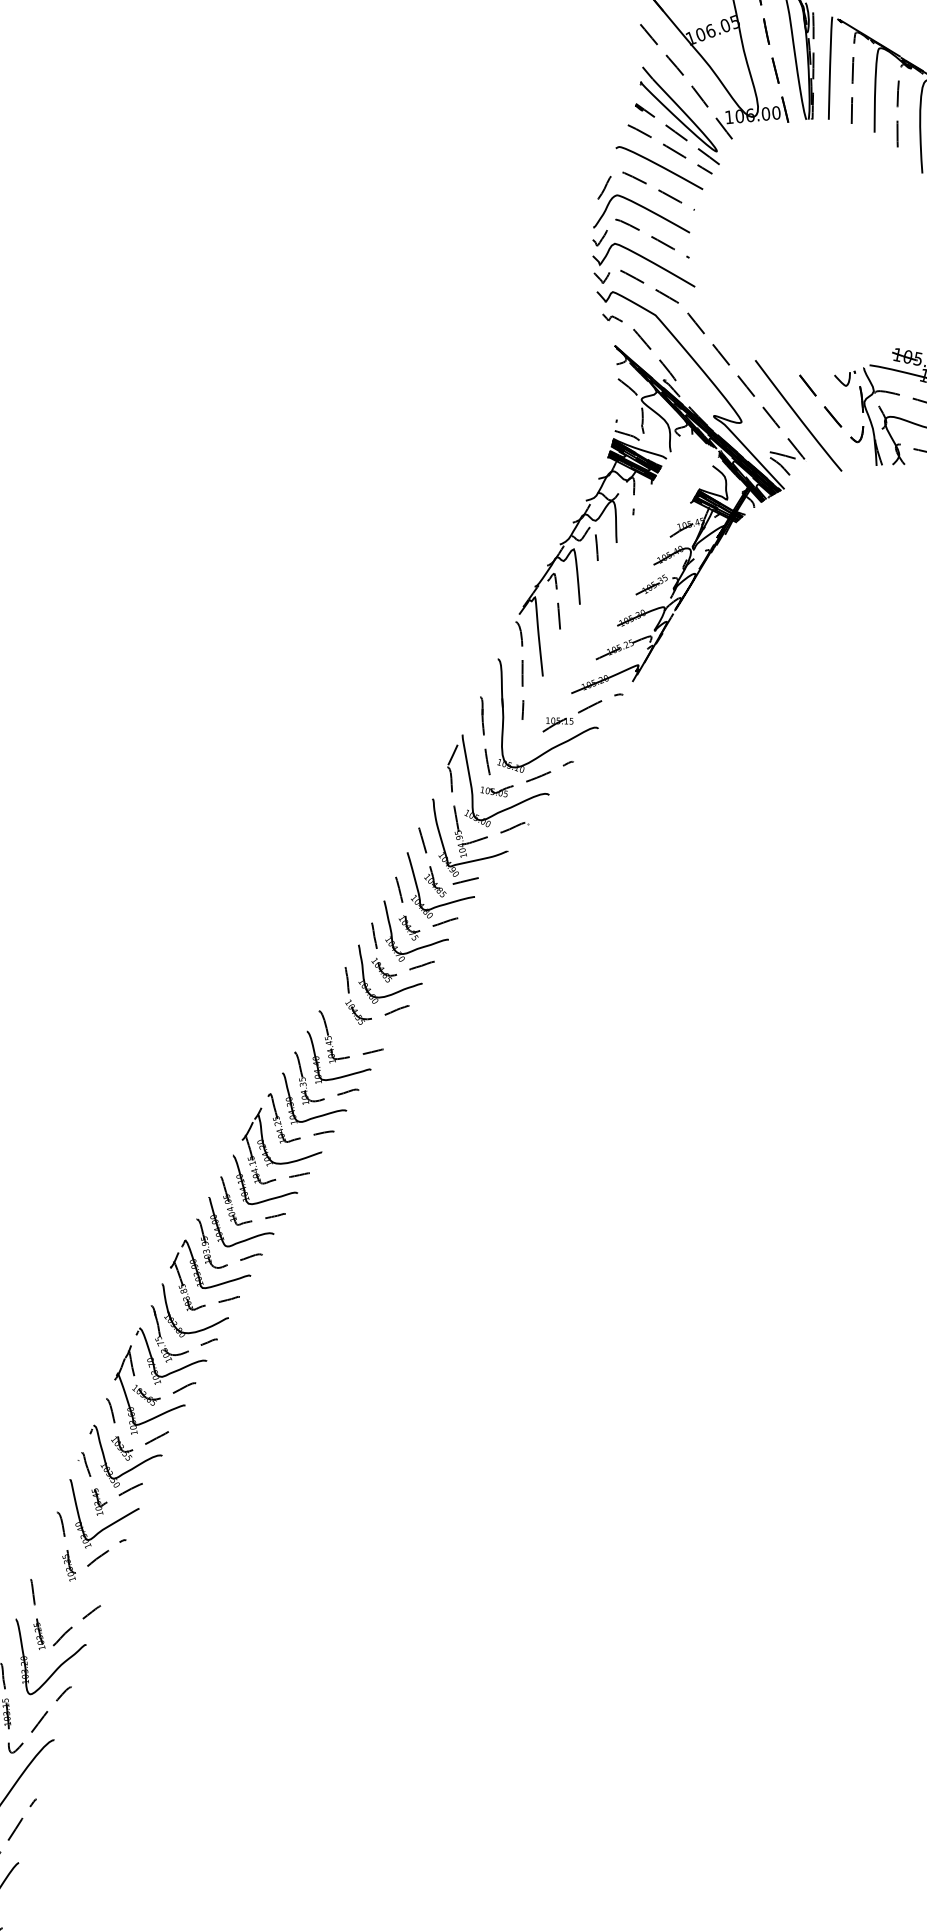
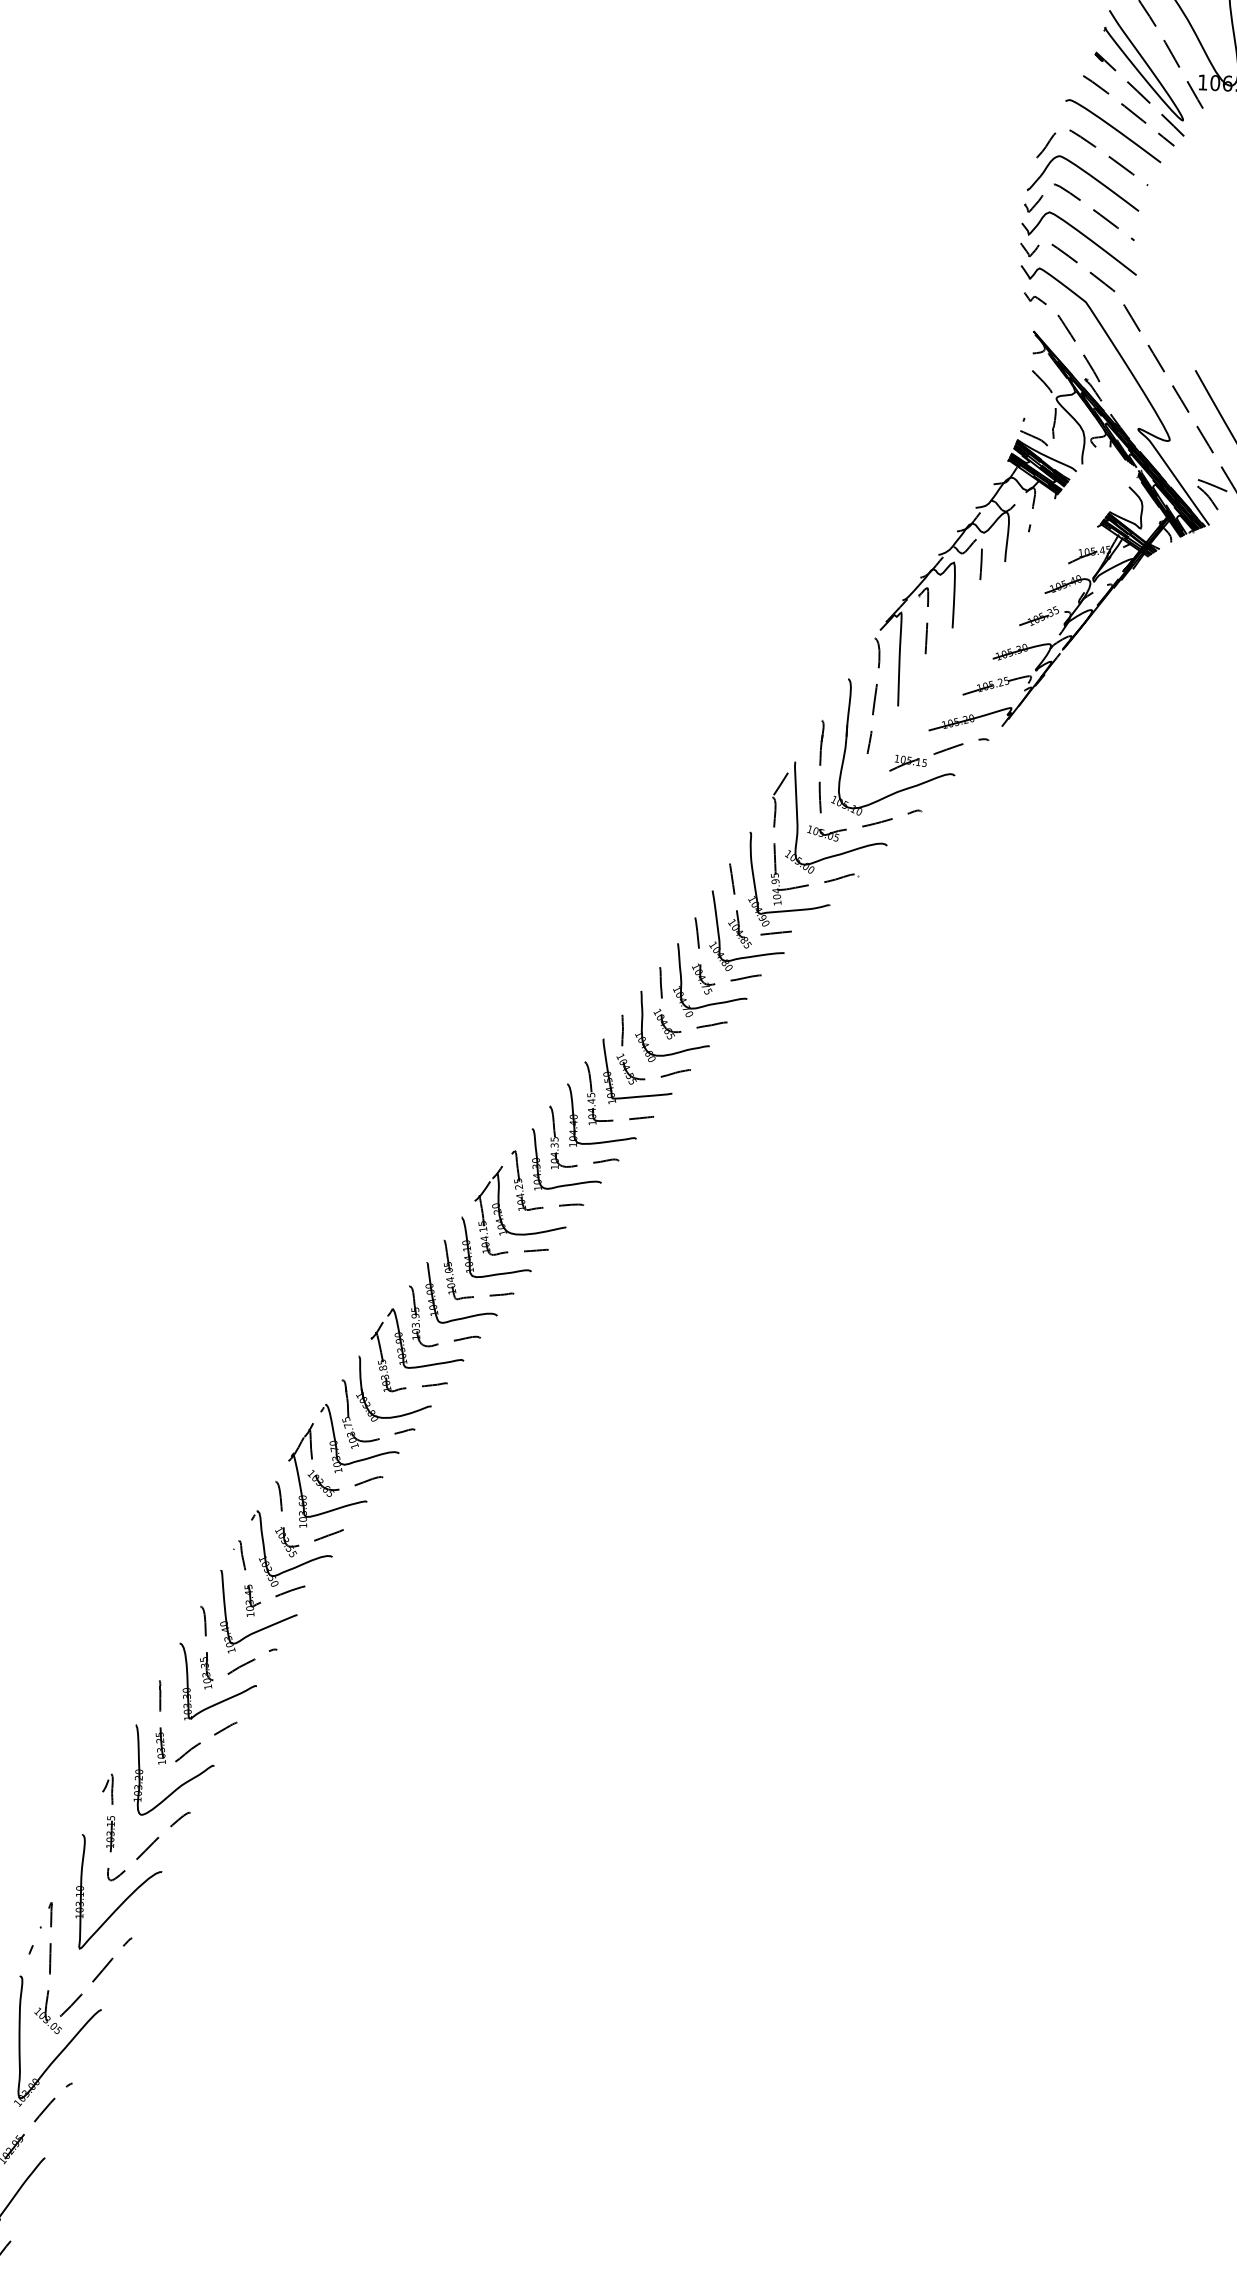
part: (368, 1033) -> (638, 1095), added
part: (89, 1586) -> (226, 1698), added

